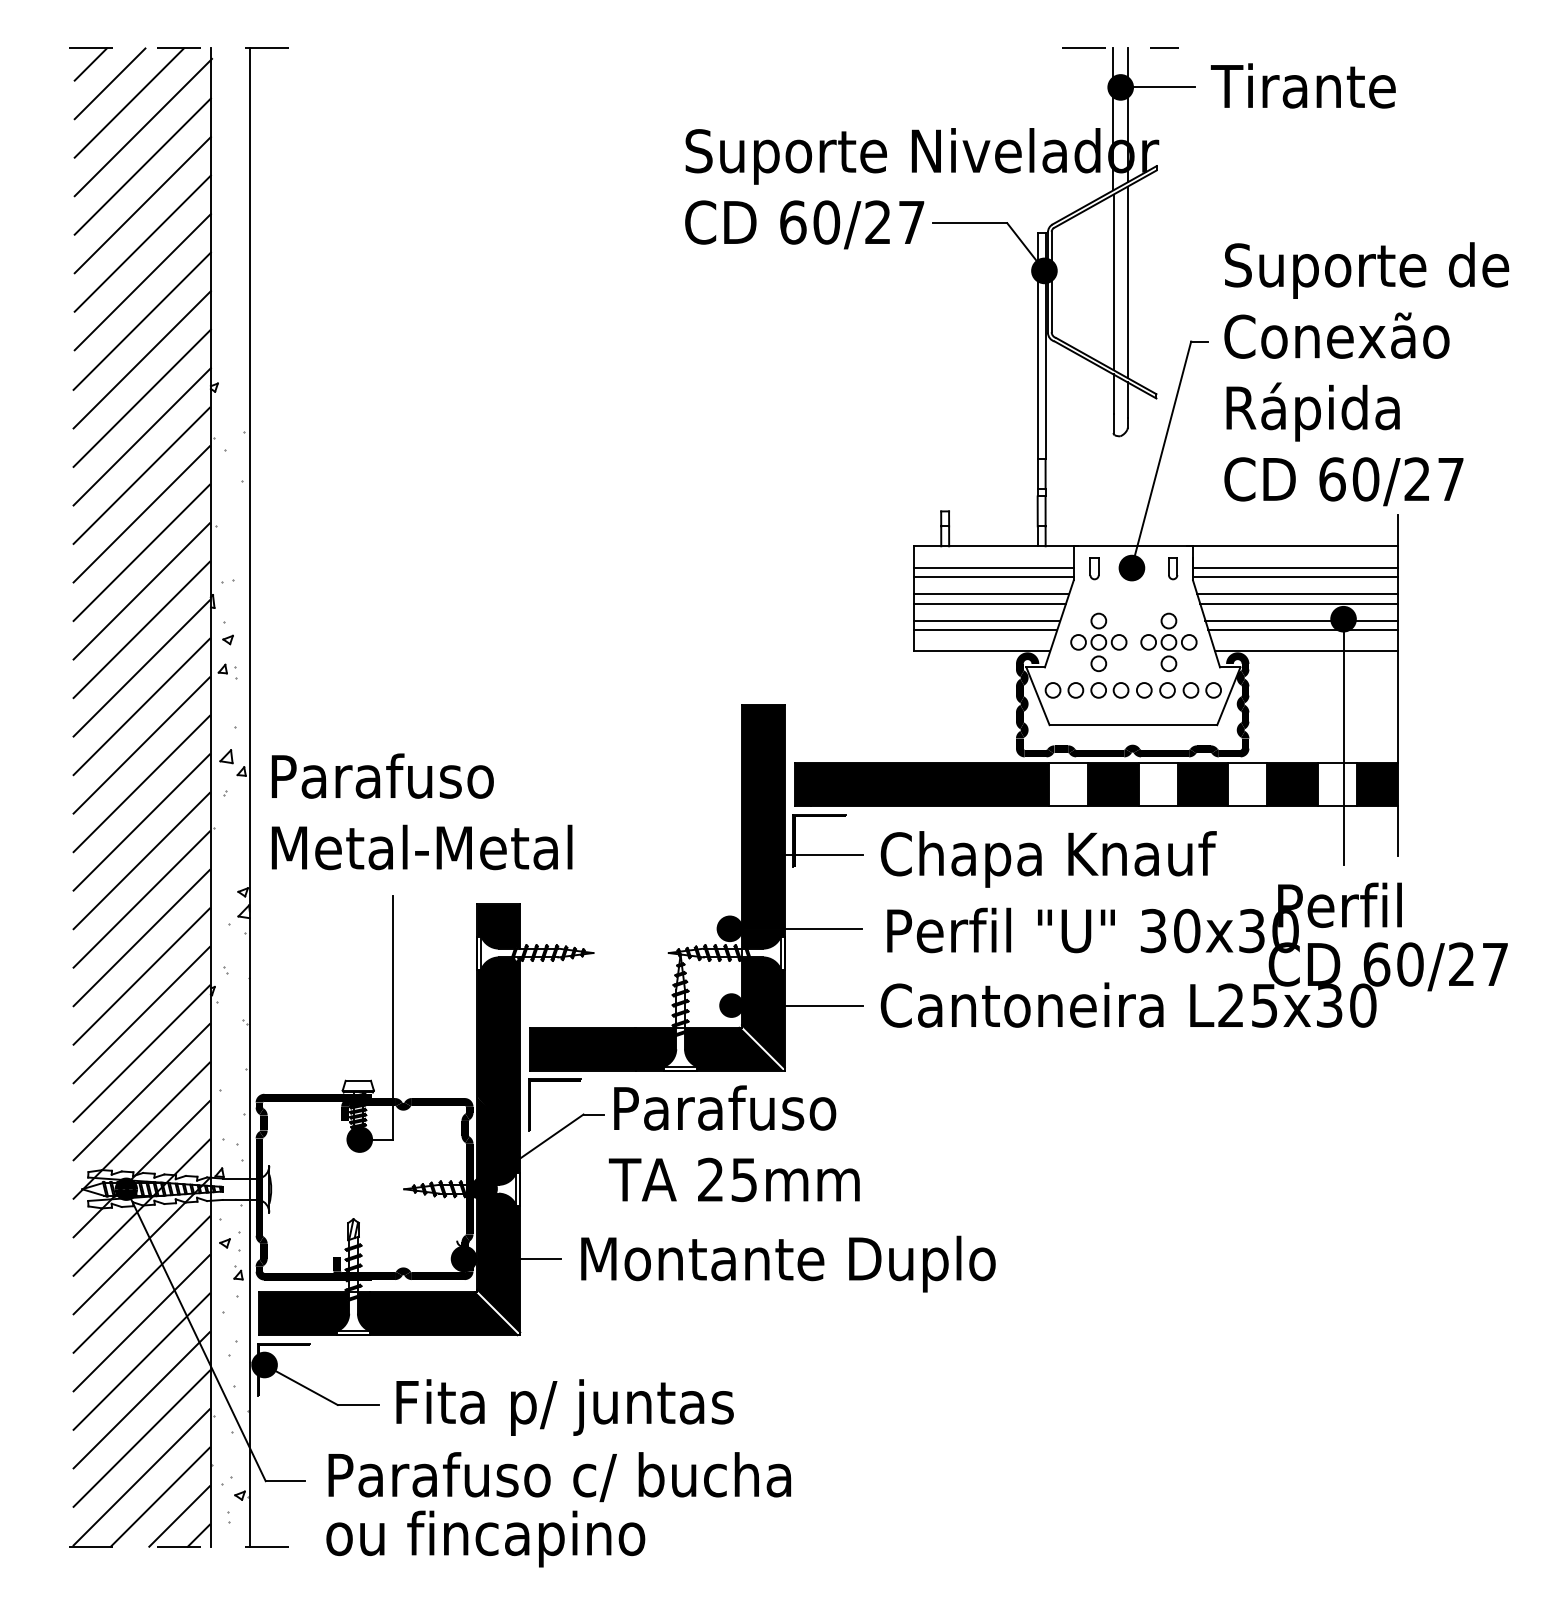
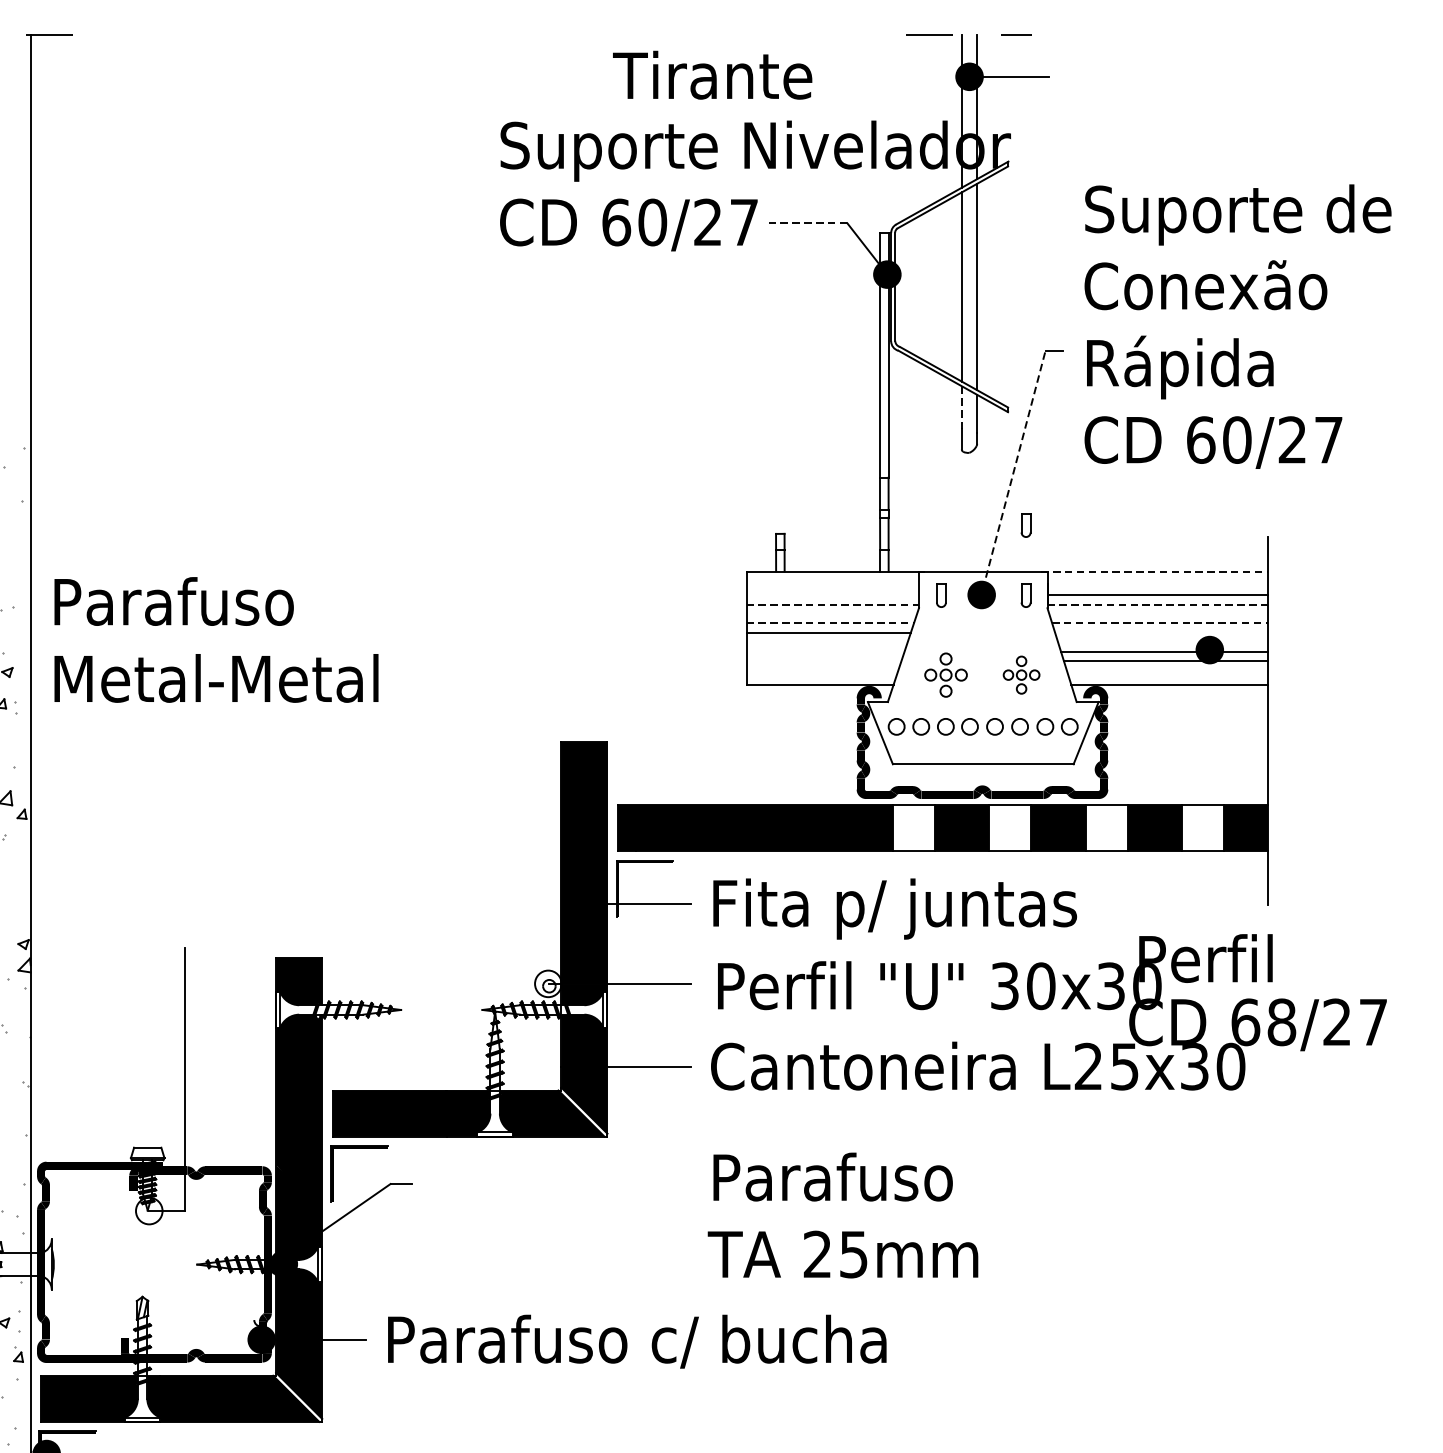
text: (1302, 85) -> (711, 74), moved
line: (970, 223) -> (807, 223), solid -> dashed
text: (1366, 374) -> (1237, 327), moved
line: (1113, 394) -> (961, 407), solid -> dashed
line: (1162, 451) -> (1014, 469), solid -> dashed
part: (1173, 503) -> (1026, 525), added
line: (1292, 546) -> (1154, 571), solid -> dashed
line: (993, 568) -> (832, 595), removed
line: (993, 577) -> (832, 605), solid -> dashed
line: (1295, 577) -> (1158, 605), solid -> dashed
line: (991, 593) -> (830, 622), solid -> dashed
line: (1297, 593) -> (1160, 622), solid -> dashed
line: (1298, 603) -> (1161, 633), removed
line: (986, 620) -> (824, 651), removed
line: (985, 629) -> (823, 661), removed
part: (1098, 642) -> (945, 675), size x0.7
part: (1168, 642) -> (1021, 675), size x0.6
line: (1343, 741) -> (1209, 781), removed
text: (421, 811) -> (215, 639), moved
text: (1050, 859) -> (893, 909), Chapa Knauf -> Fita p/ juntas
fill: (729, 928) -> (547, 983), removed
text: (1410, 964) -> (1281, 1022), 60/27 -> 68/27
fill: (731, 1005) -> (550, 1066), removed
fill: (359, 1139) -> (148, 1210), removed
text: (733, 1143) -> (842, 1215), moved
text: (814, 1263) -> (639, 1344), Montante Duplo -> Parafuso c/ bucha

